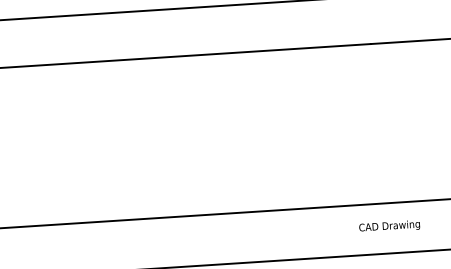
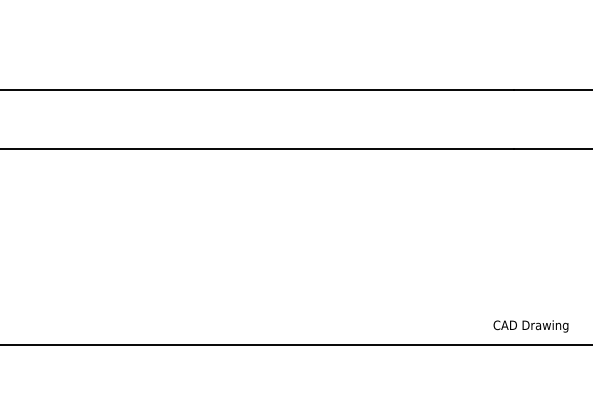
text: (389, 226) -> (530, 326), moved

